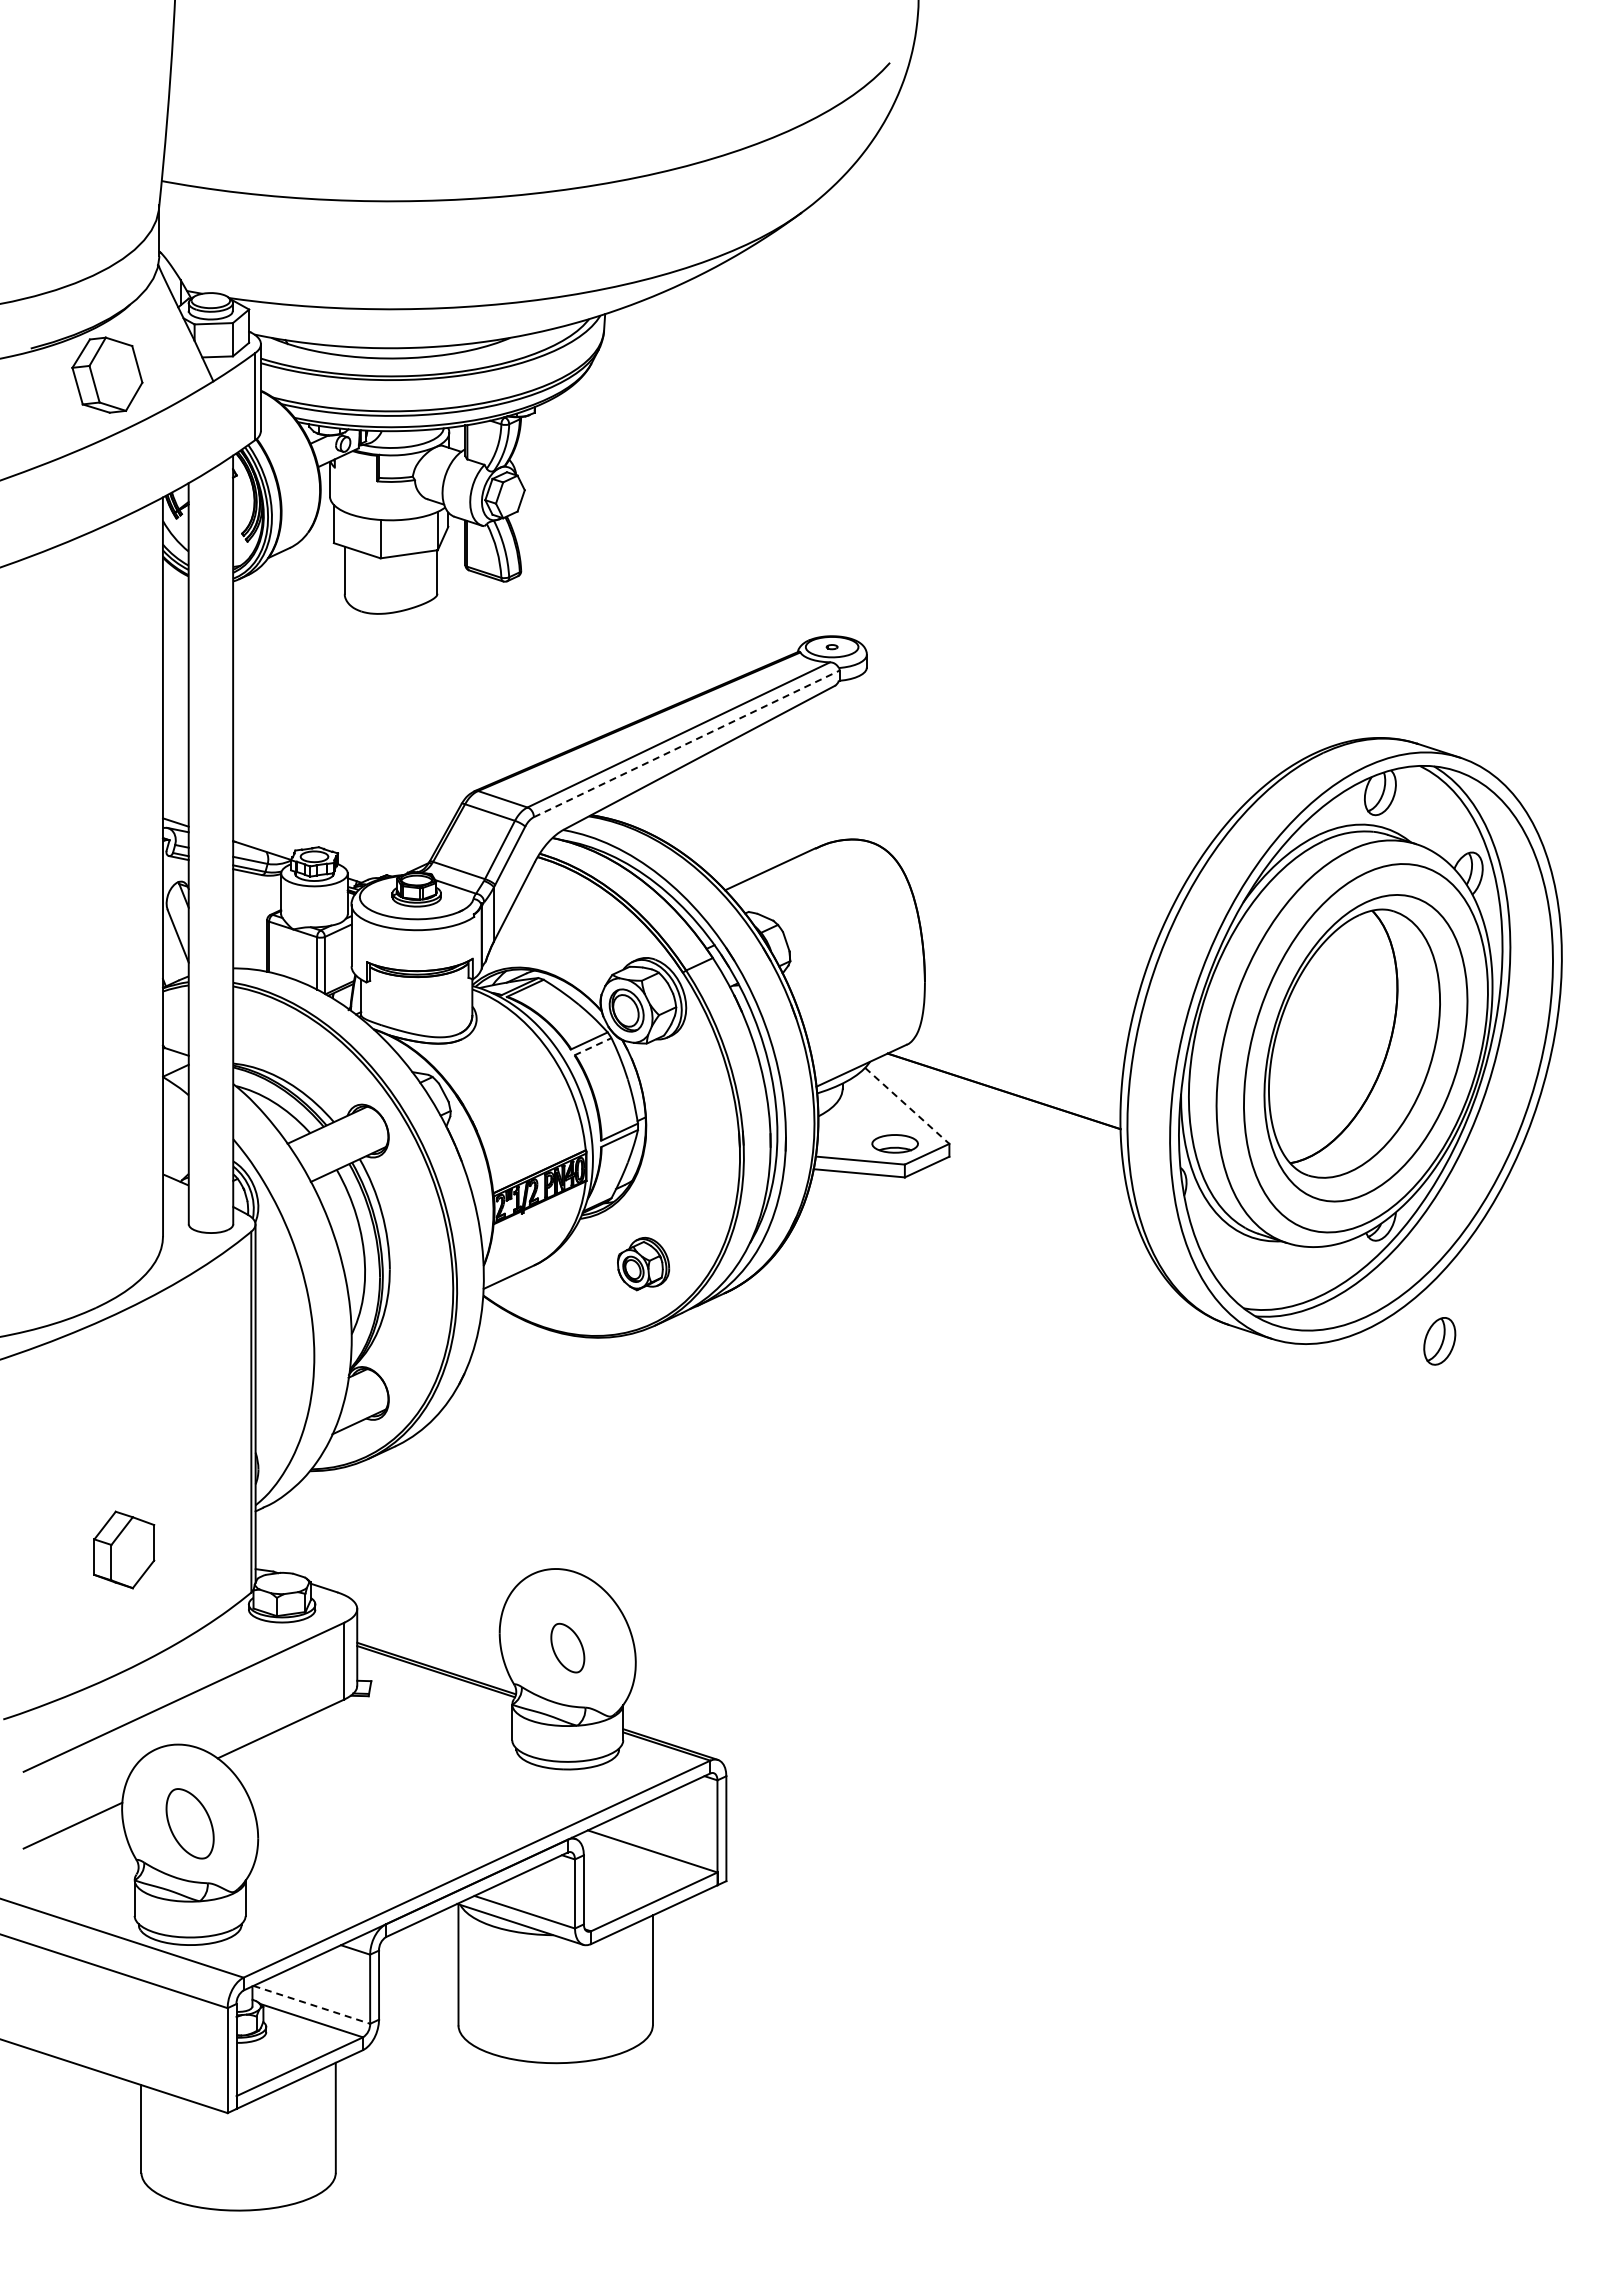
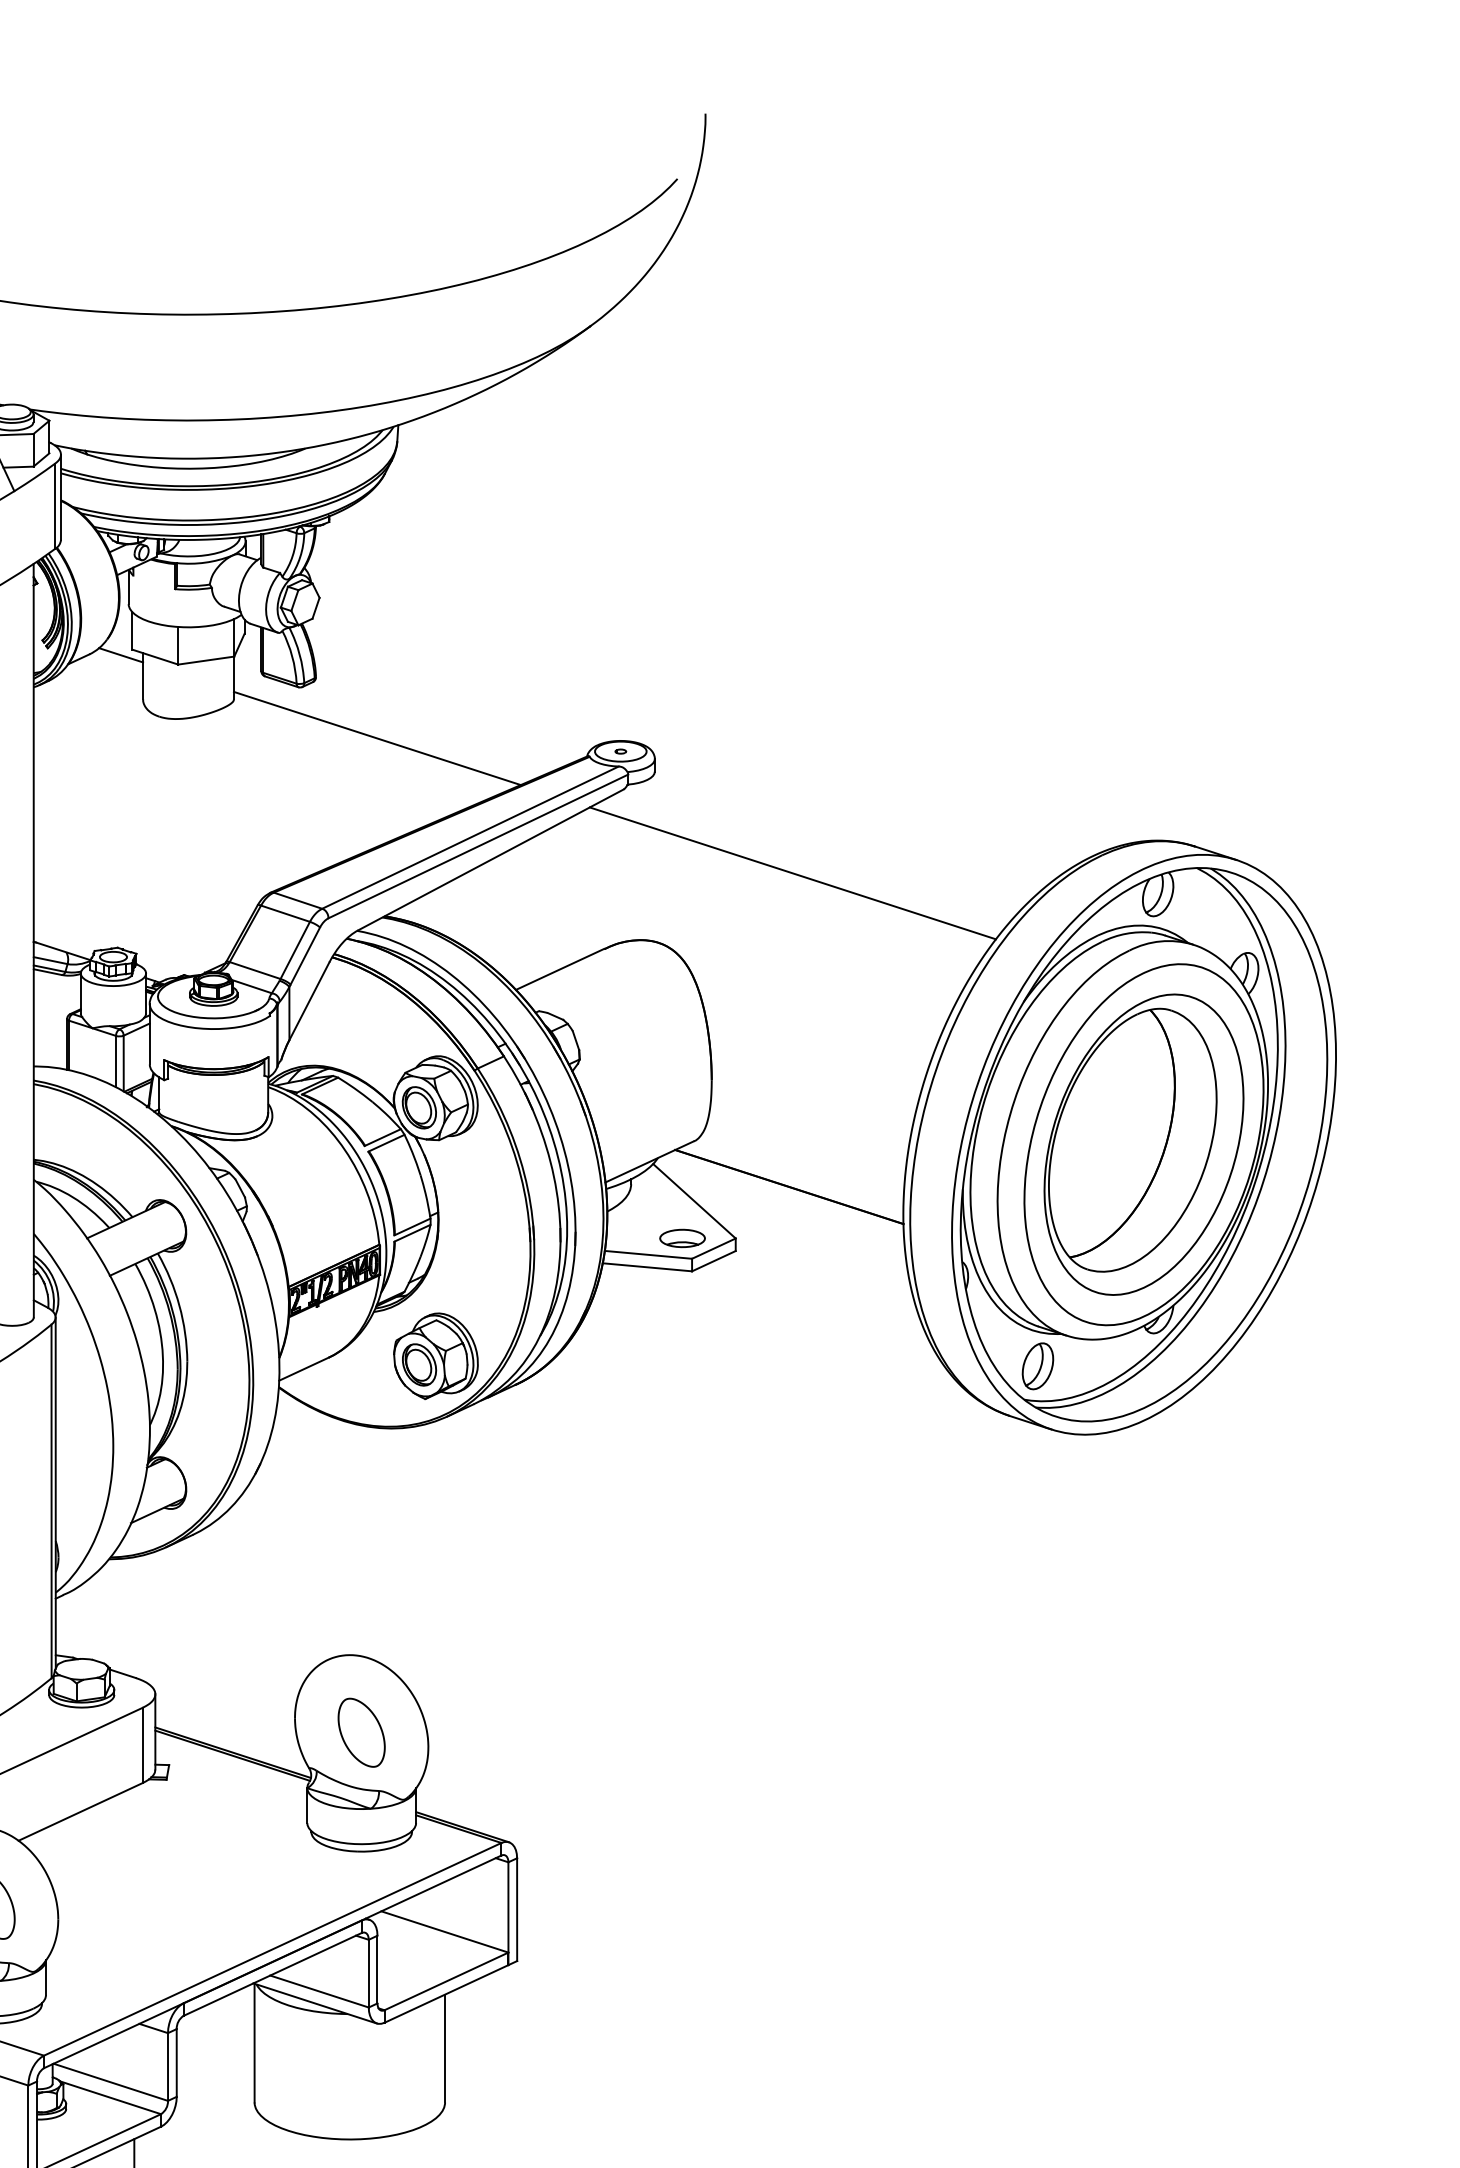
line: (321, 548) -> (120, 654), added
line: (583, 633) -> (377, 738), added
line: (686, 743) -> (478, 846), dashed -> solid
line: (1007, 771) -> (792, 873), added
line: (593, 1046) -> (386, 1143), dashed -> solid
line: (907, 1105) -> (694, 1200), dashed -> solid
part: (643, 1263) -> (435, 1355), size x1.67
part: (1439, 1341) -> (1037, 1366), moved
part: (567, 1647) -> (361, 1732), size x1.43
line: (312, 2005) -> (111, 2082), dashed -> solid

